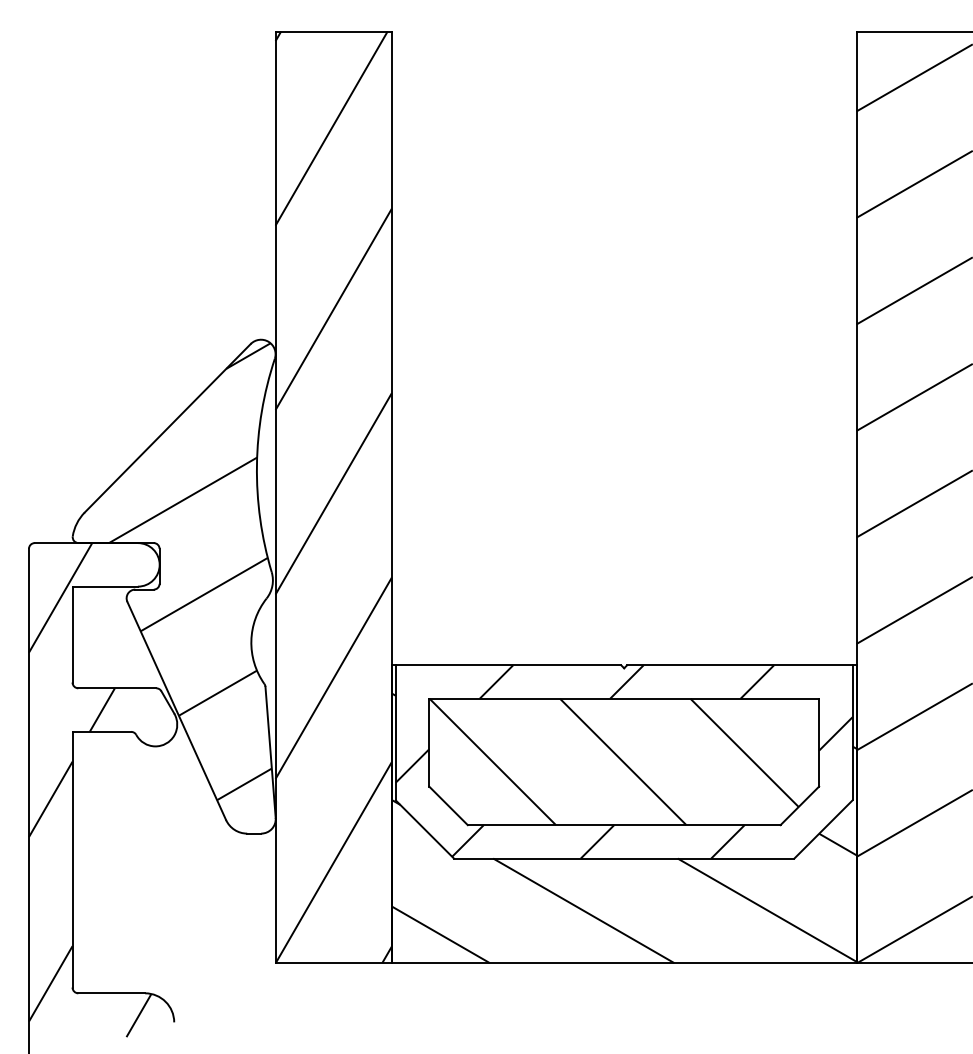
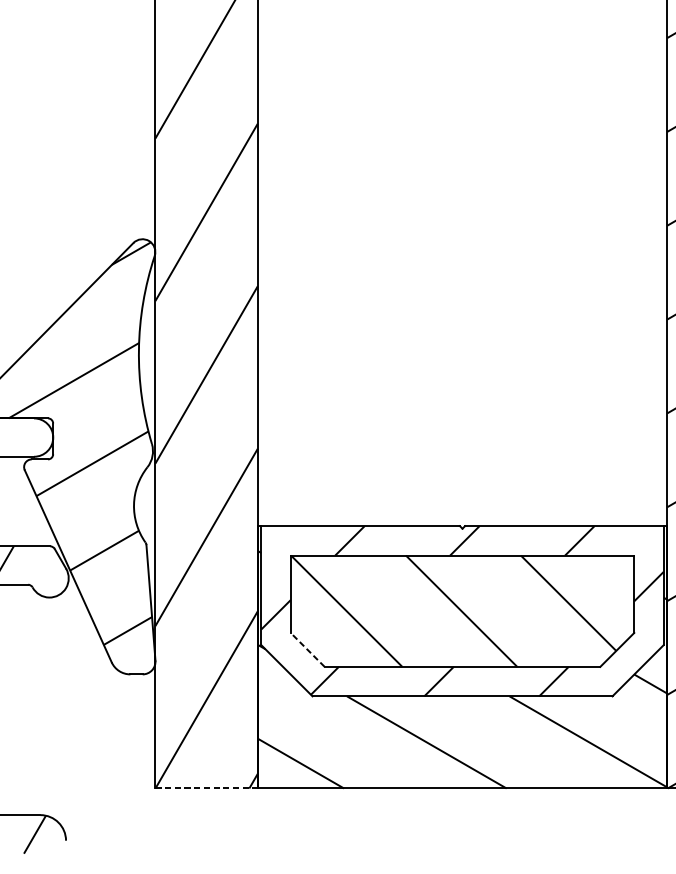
line: (448, 805) -> (307, 649), solid -> dashed
line: (334, 963) -> (207, 788), solid -> dashed

